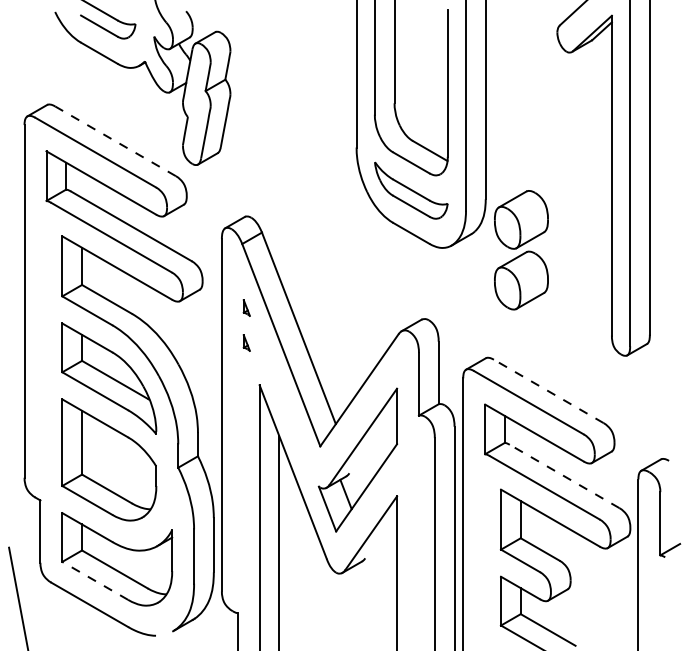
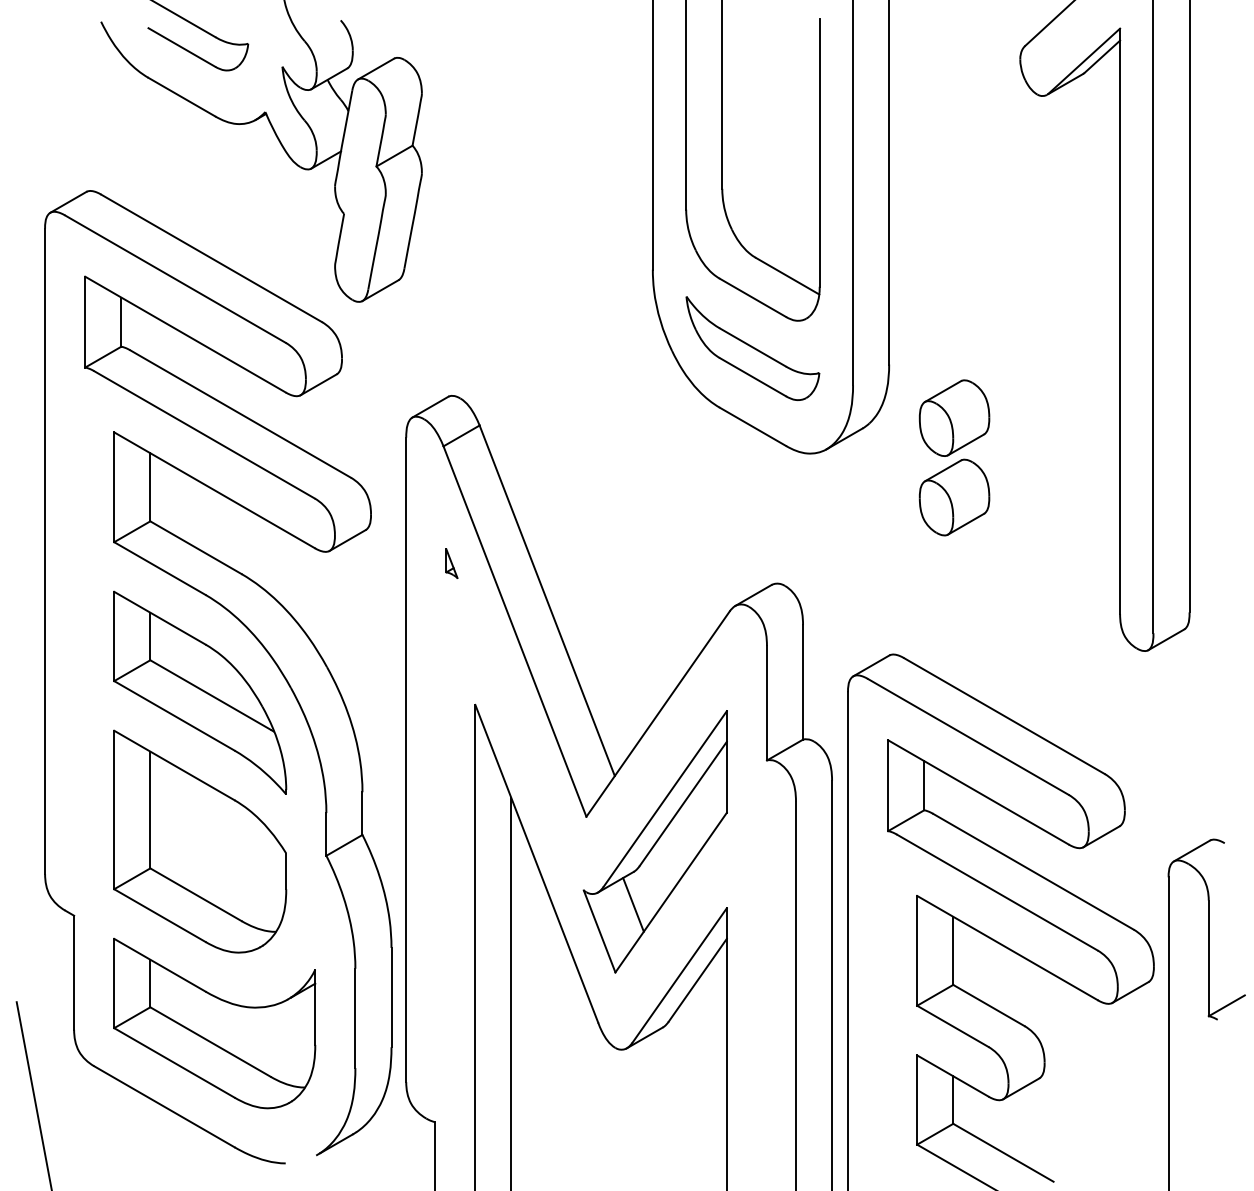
line: (115, 141) -> (211, 258), dashed -> solid
part: (521, 250) -> (954, 458), size x0.71
part: (246, 342) -> (451, 626), removed
line: (548, 391) -> (1004, 716), dashed -> solid
line: (373, 439) -> (683, 804), added
line: (564, 476) -> (1033, 871), dashed -> solid
line: (381, 535) -> (698, 979), added
line: (95, 580) -> (174, 1062), dashed -> solid

